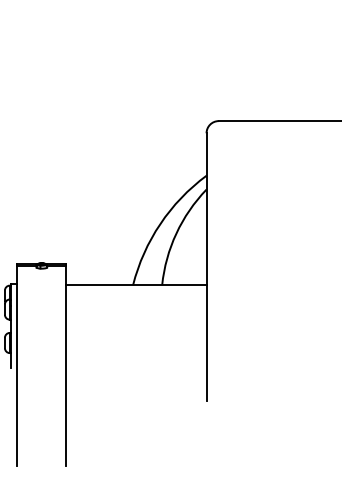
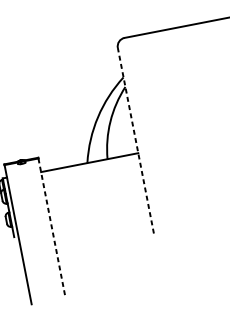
line: (206, 267) -> (135, 141), solid -> dashed
line: (66, 366) -> (52, 228), solid -> dashed

